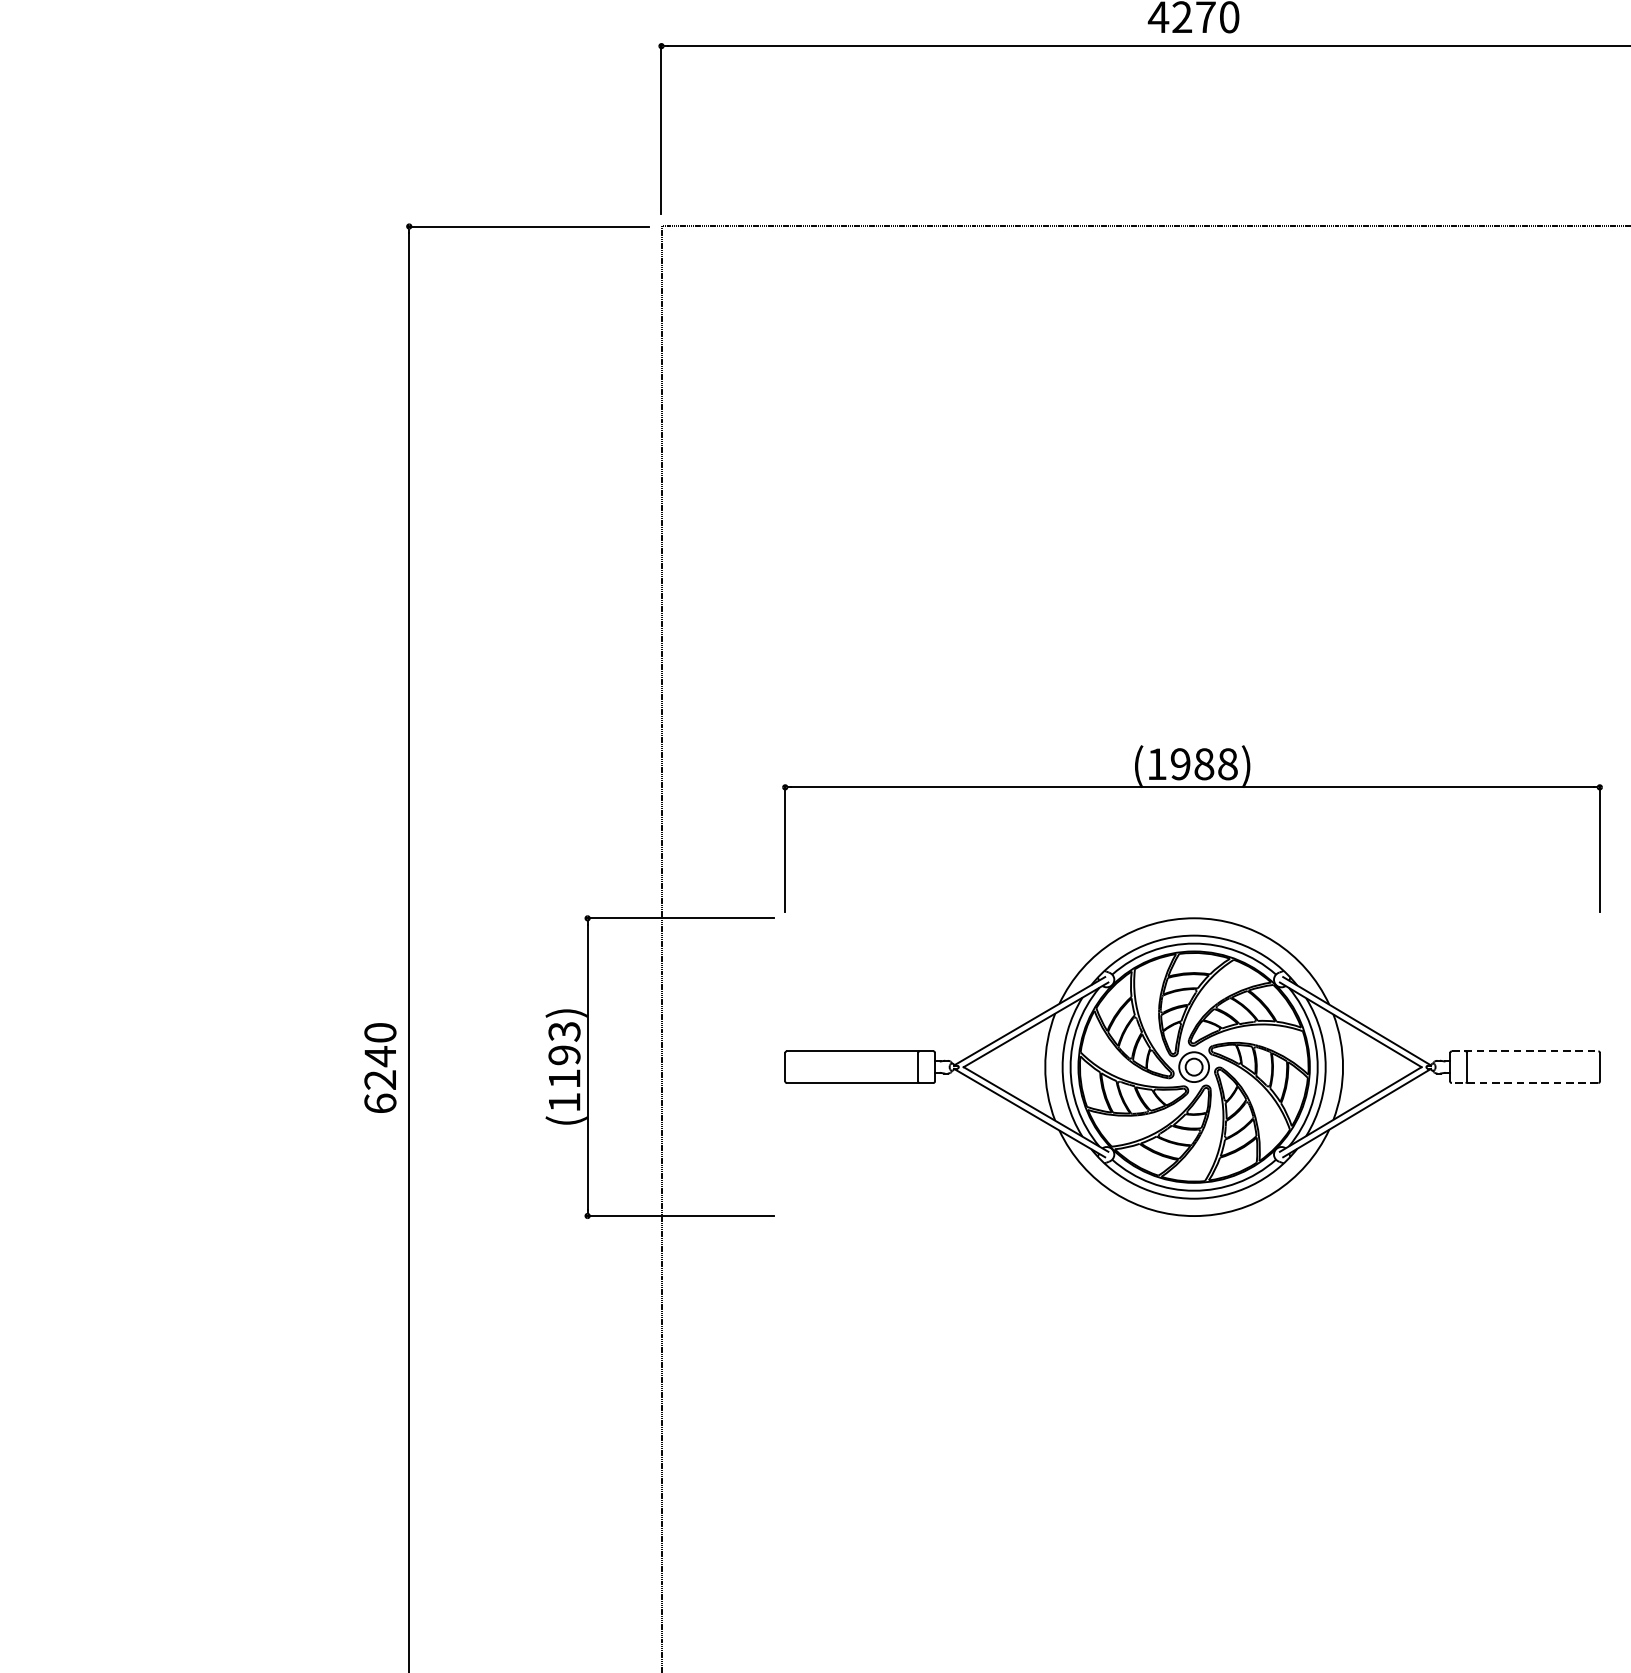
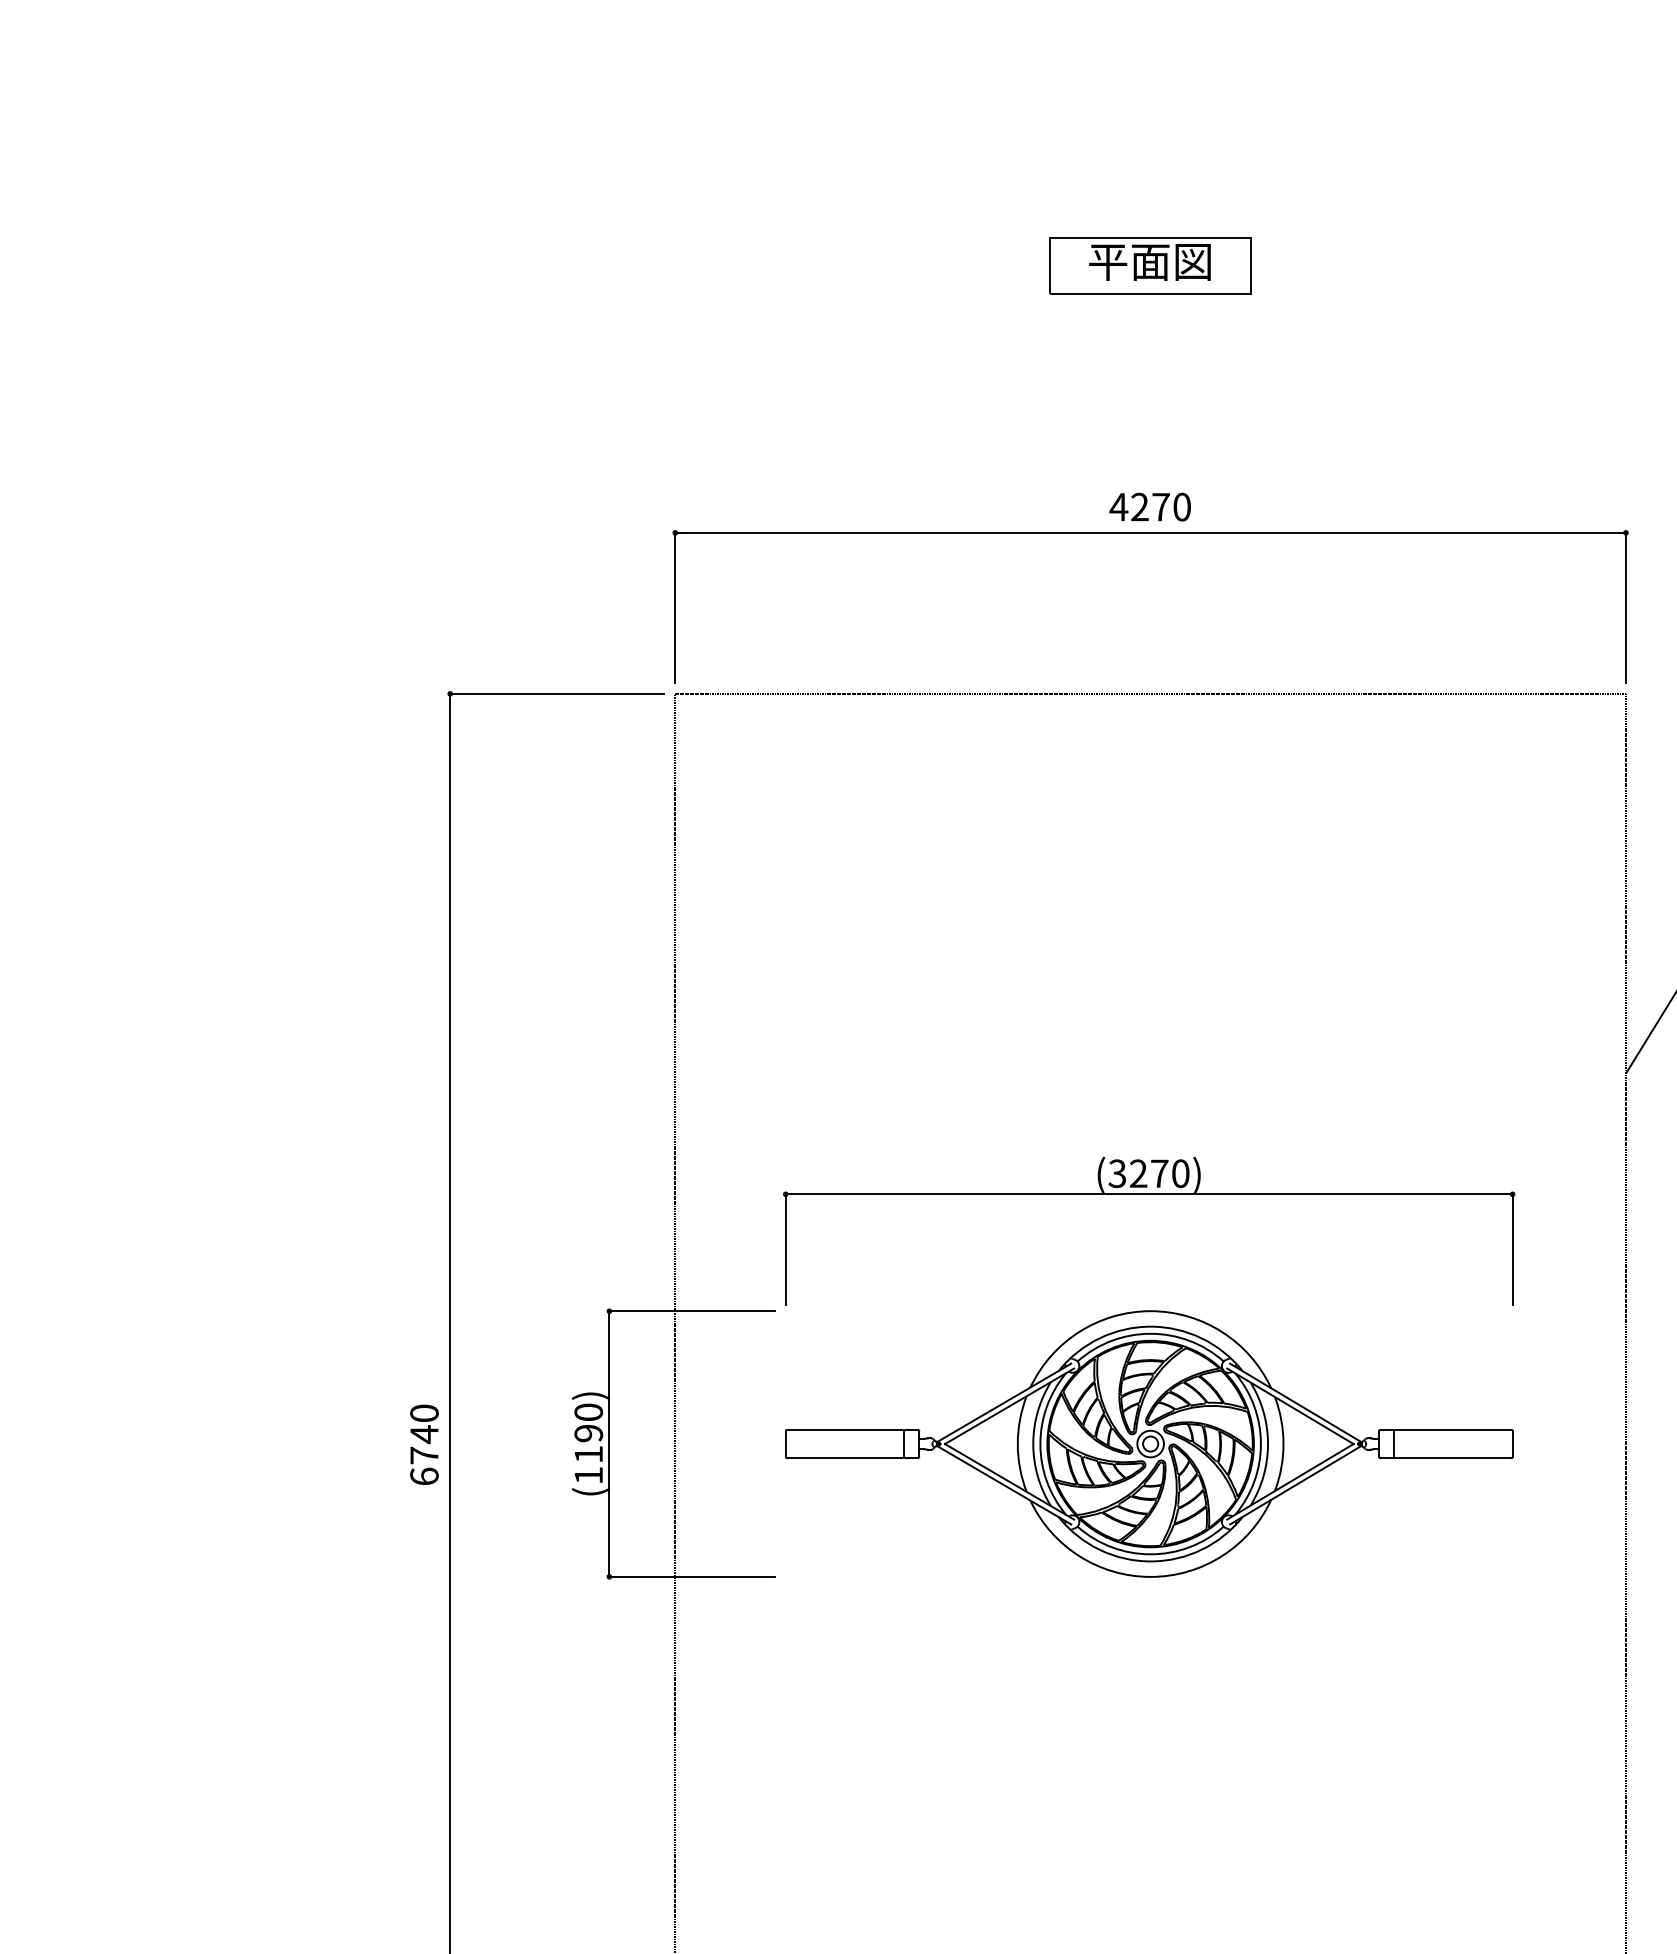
text: (1191, 763) -> (1148, 1173), (1988) -> (3270)
text: (564, 1031) -> (588, 1412), (1193) -> (1190)
line: (1525, 1050) -> (1446, 1429), dashed -> solid
text: (380, 1079) -> (424, 1455), 6240 -> 6740
line: (1524, 1083) -> (1445, 1458), dashed -> solid

